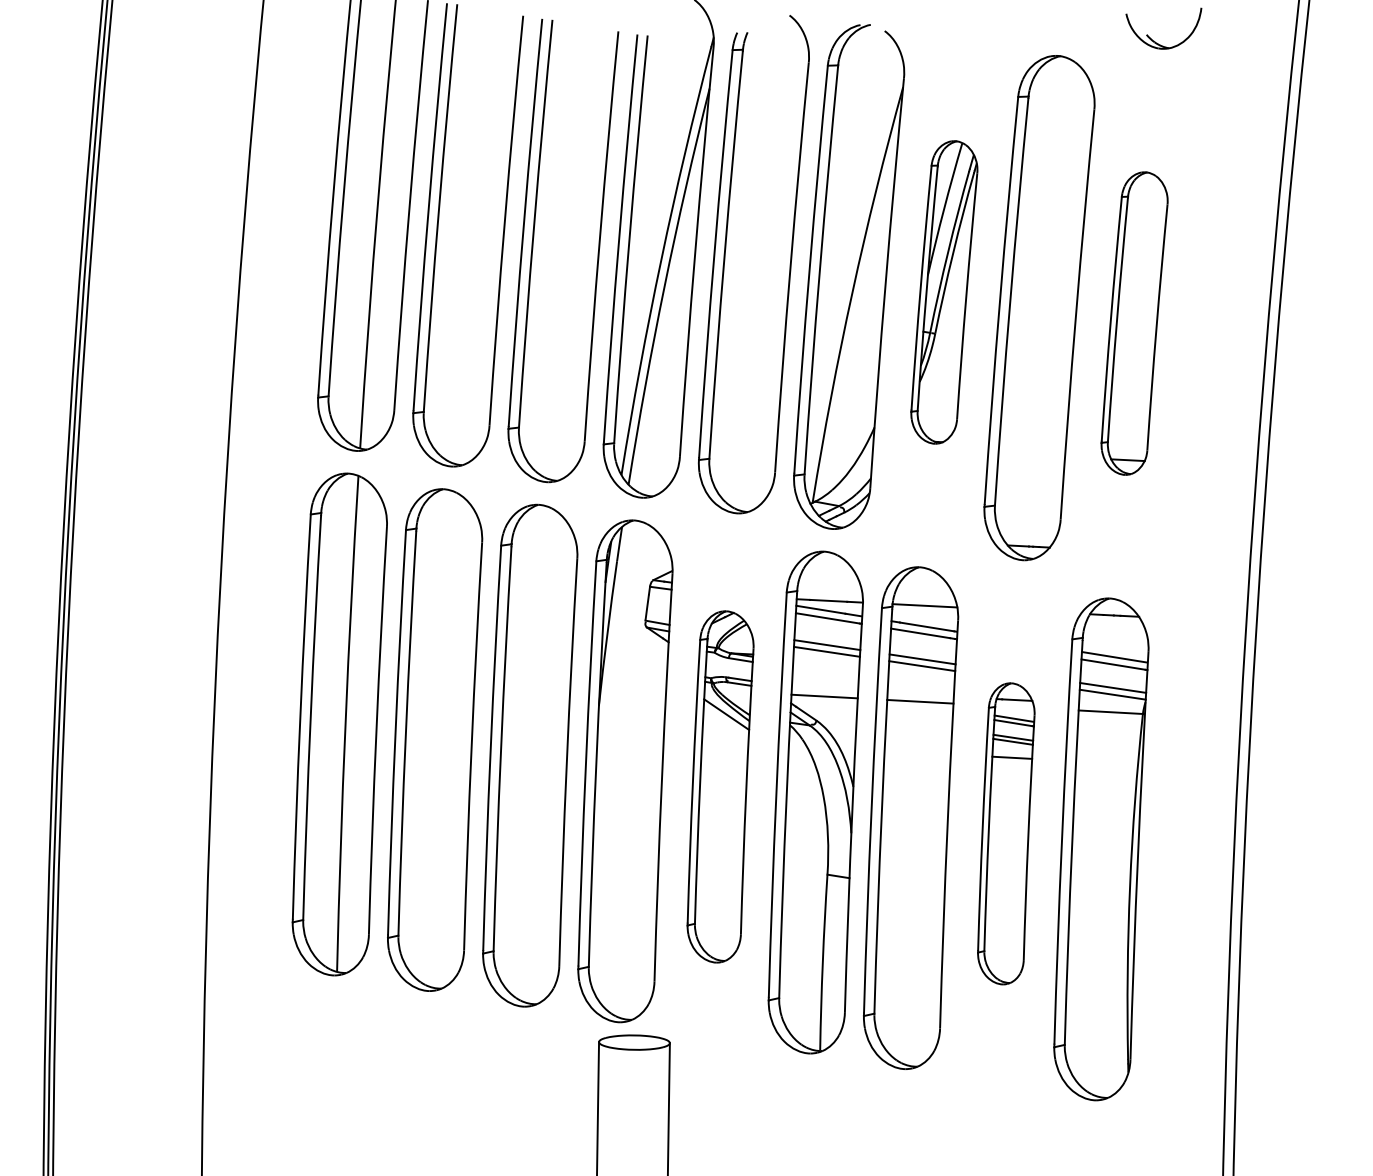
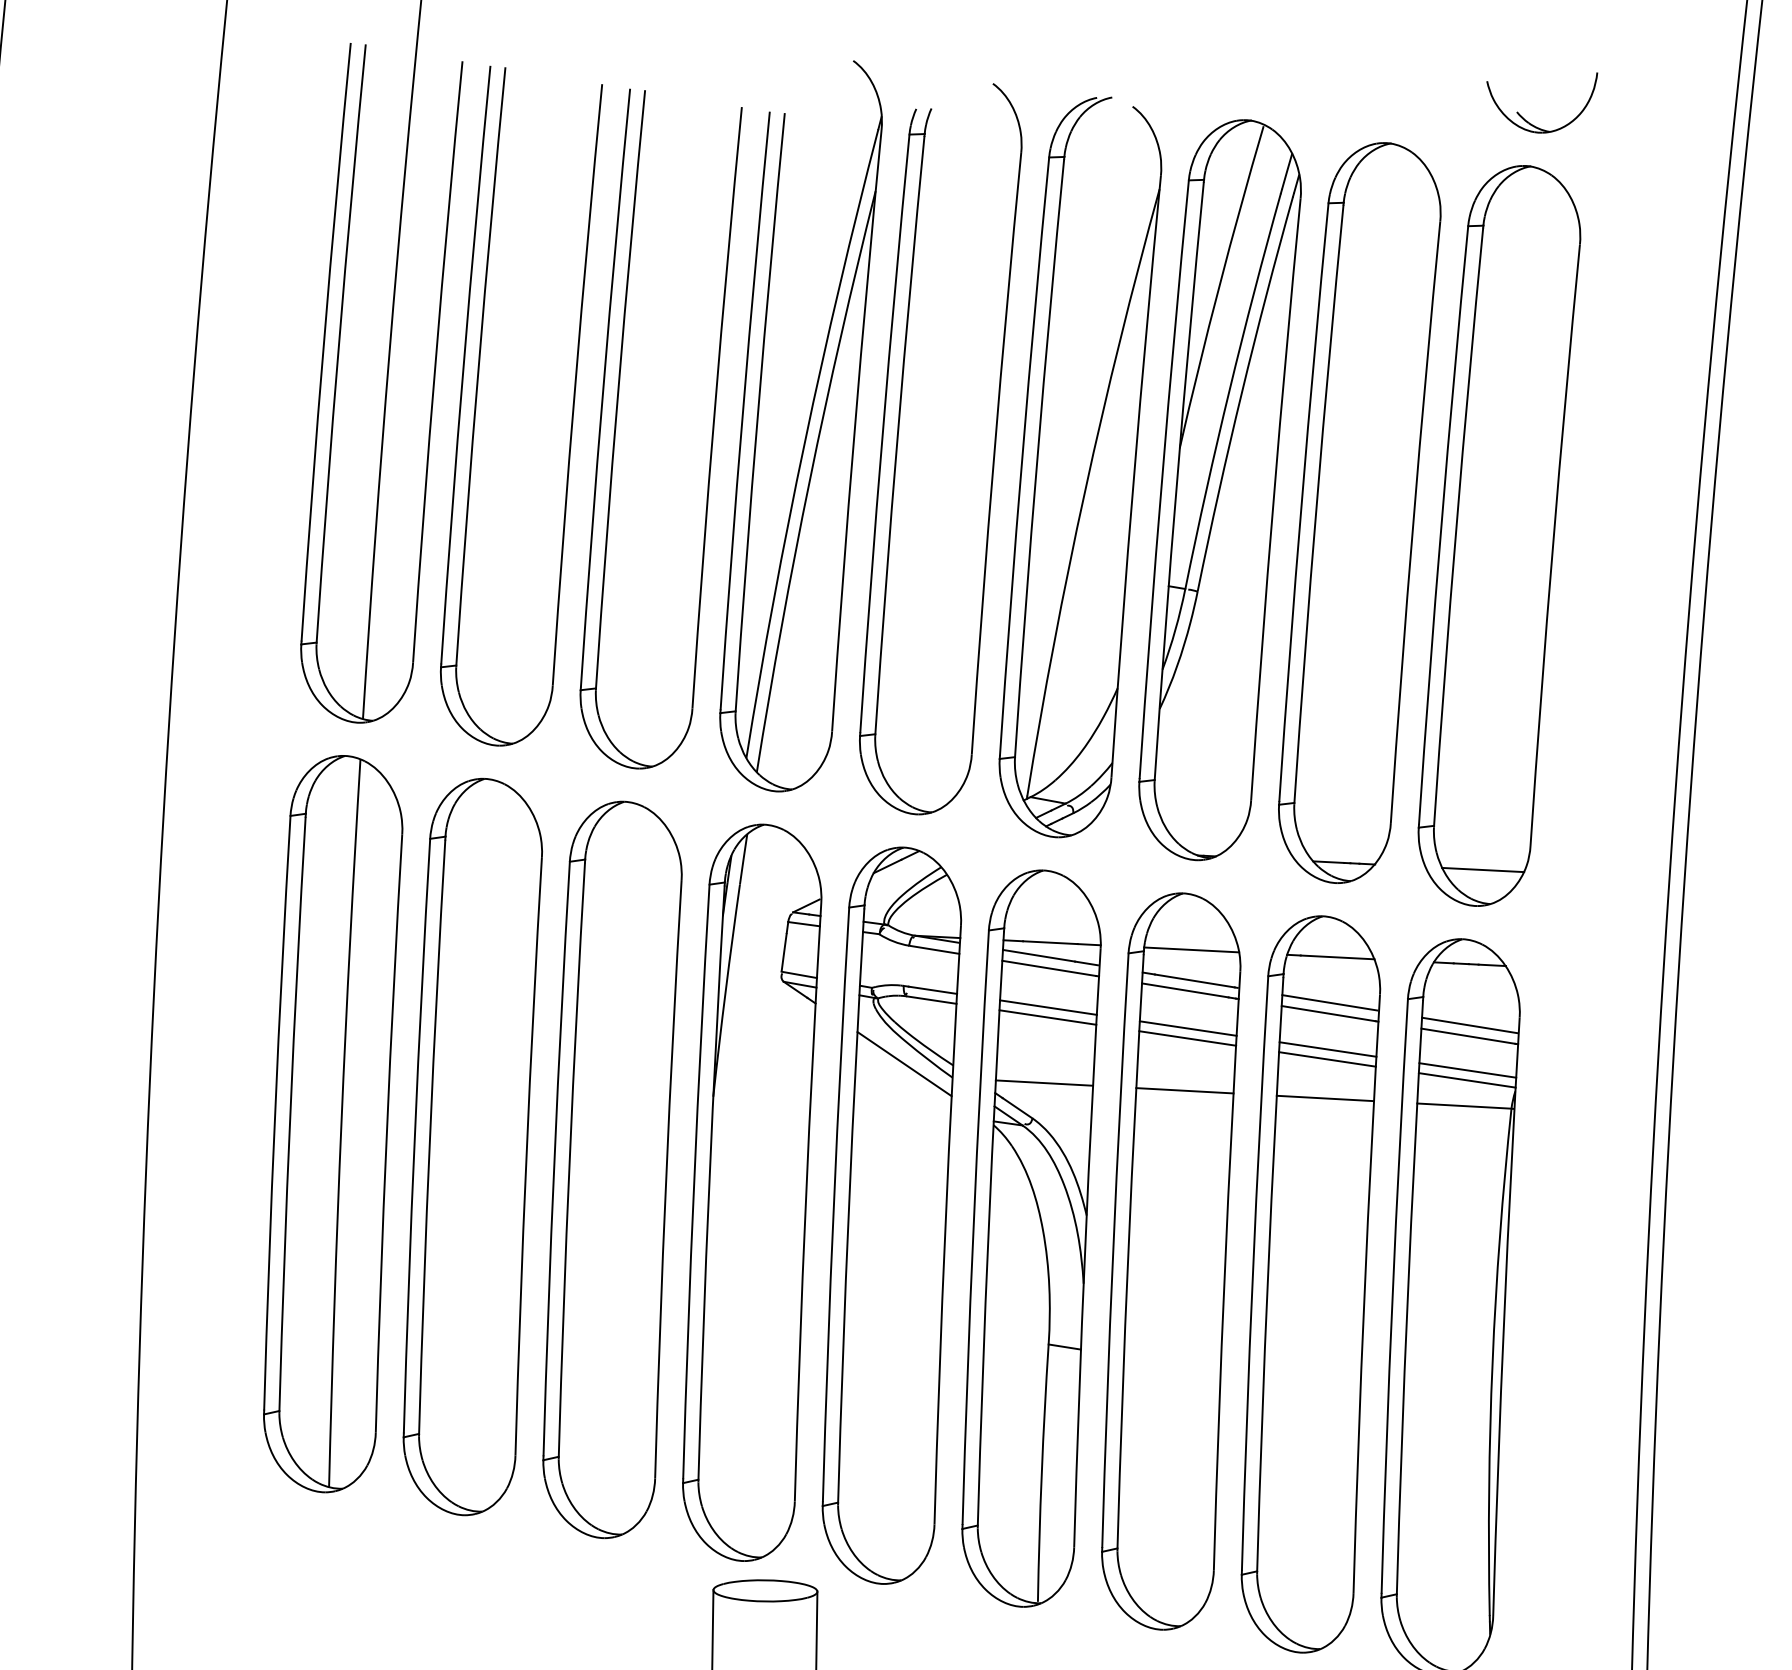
part: (944, 292) -> (1220, 490), size x1.67
part: (1134, 323) -> (1499, 535), size x1.67
part: (720, 786) -> (891, 1215), size x1.43
part: (1006, 833) -> (1311, 1284), size x1.67

